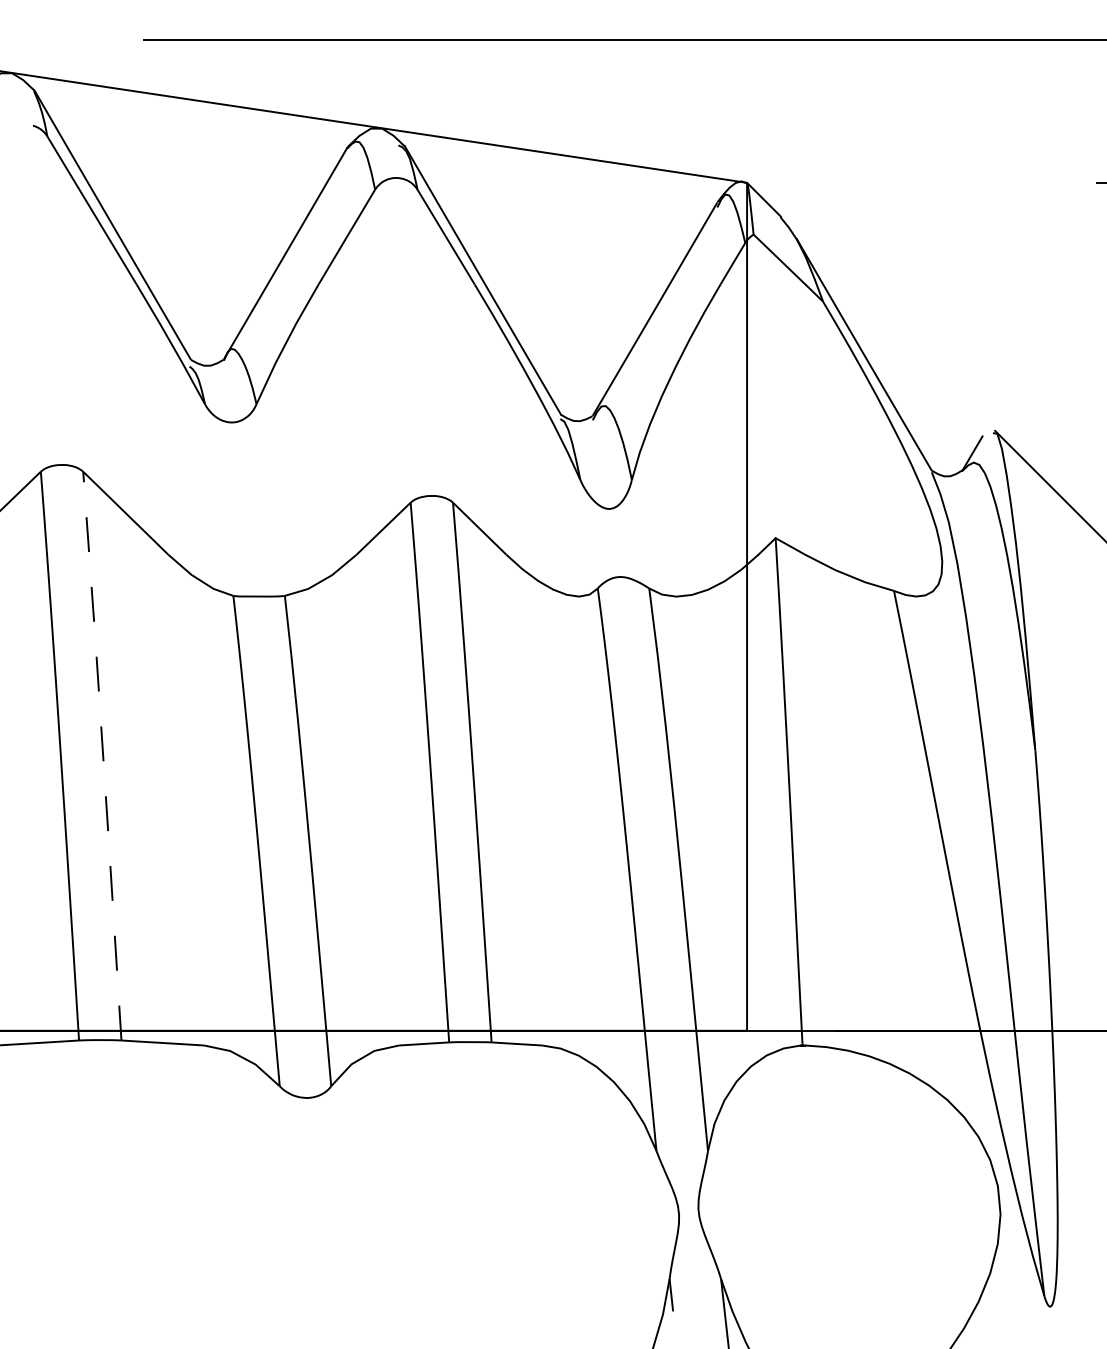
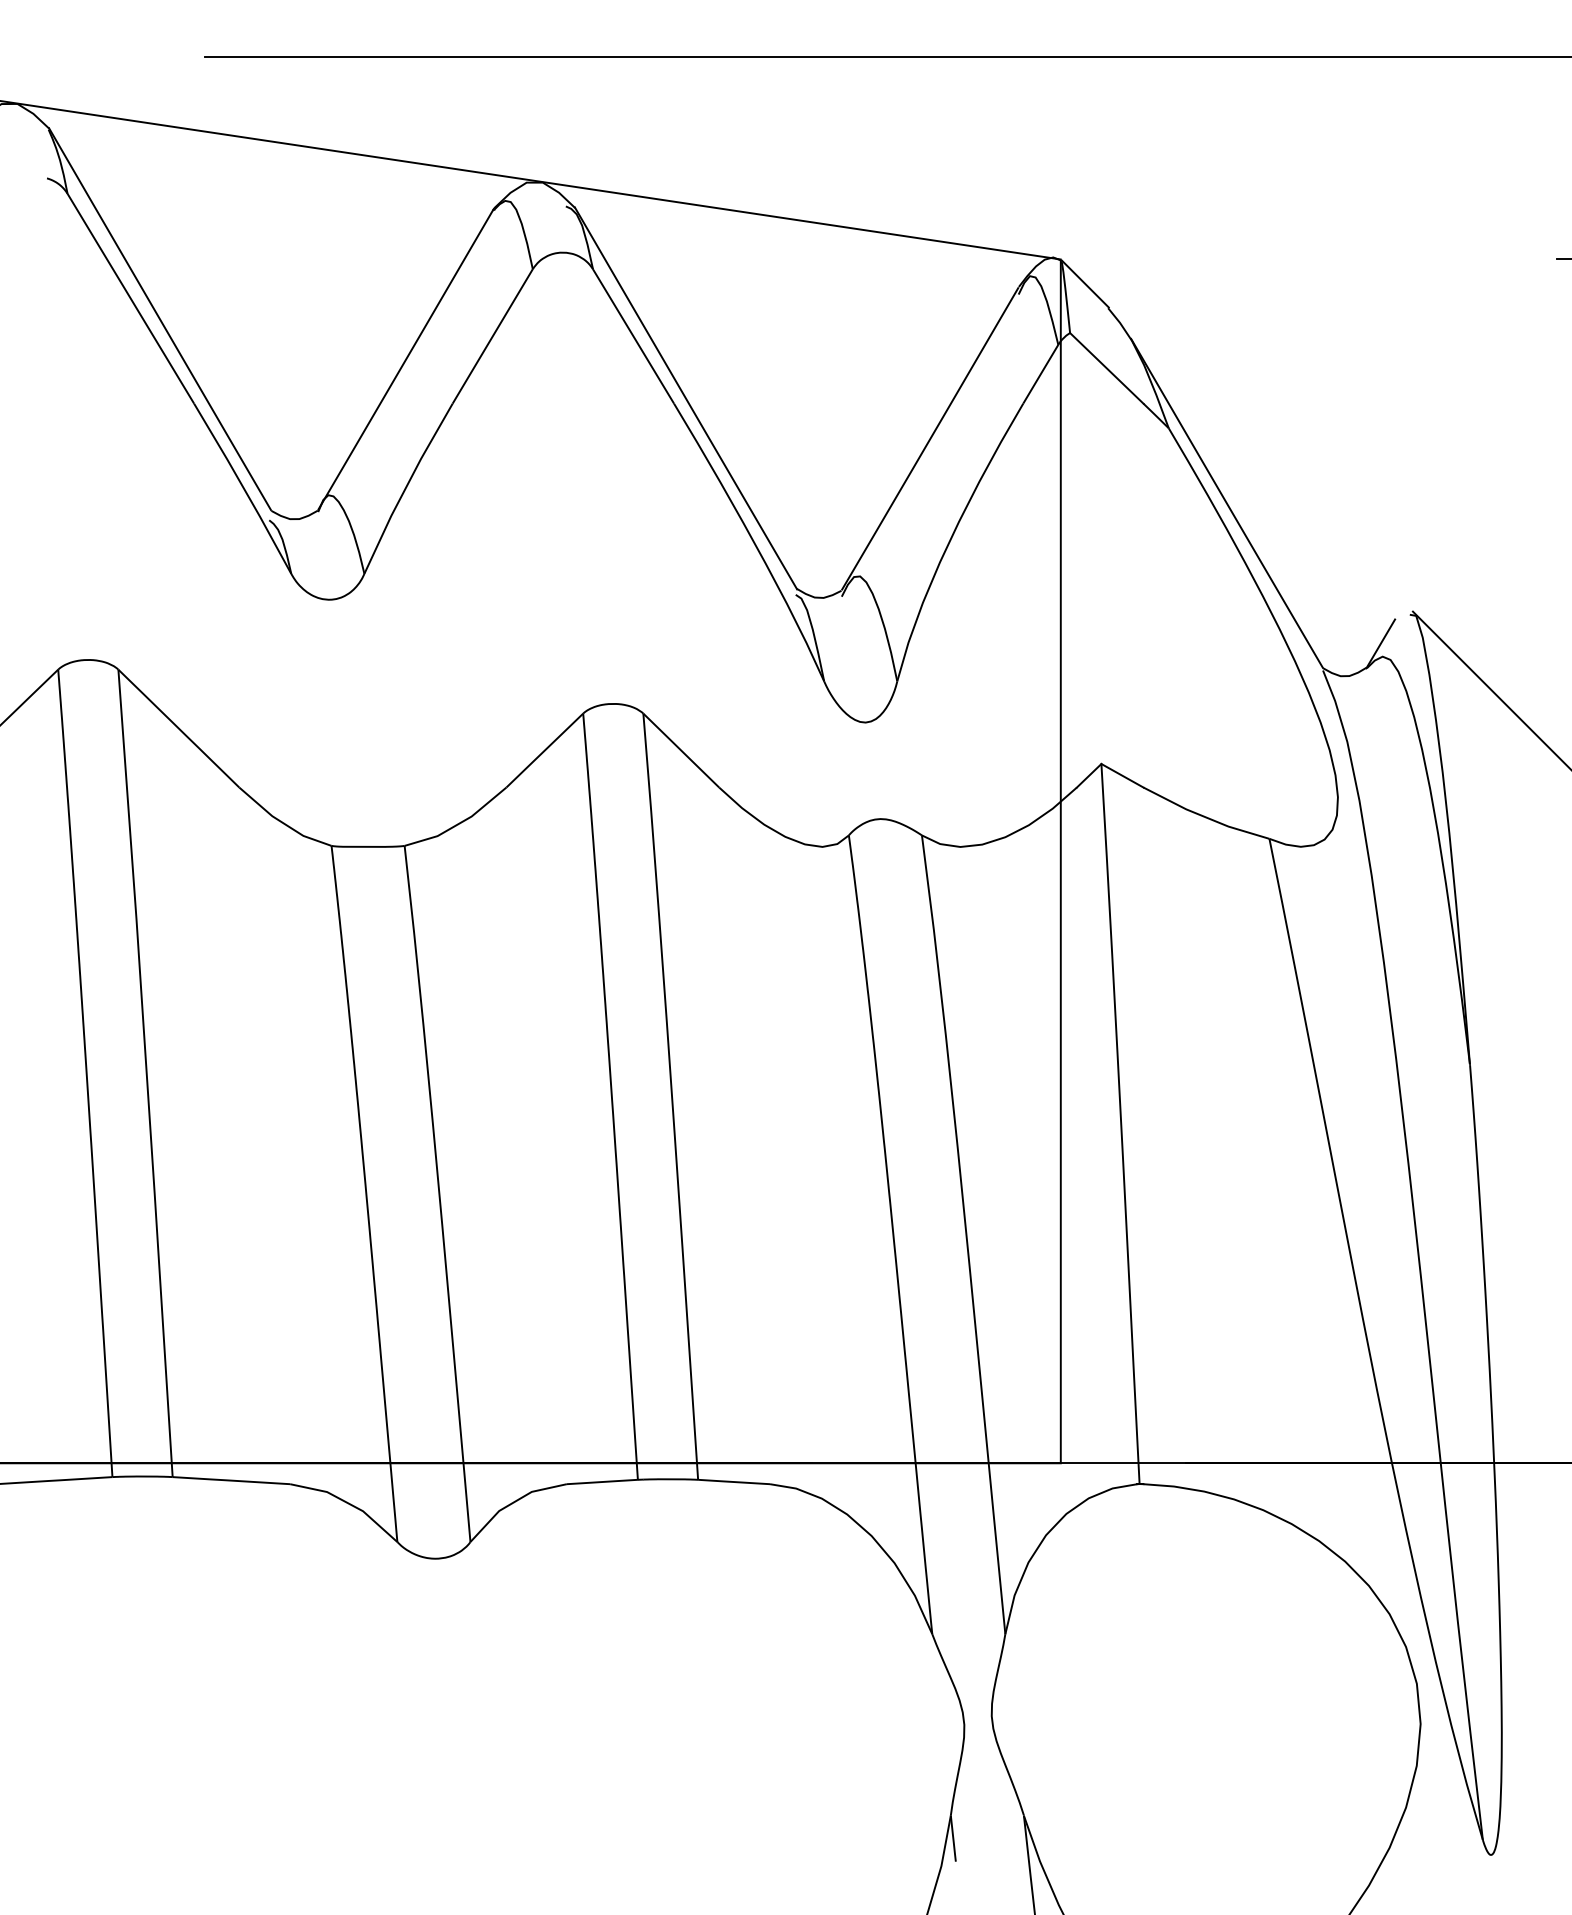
line: (103, 756) -> (146, 1073), dashed -> solid

